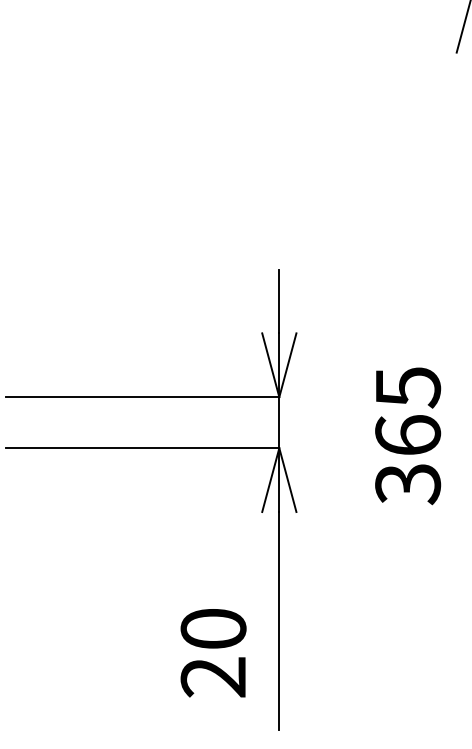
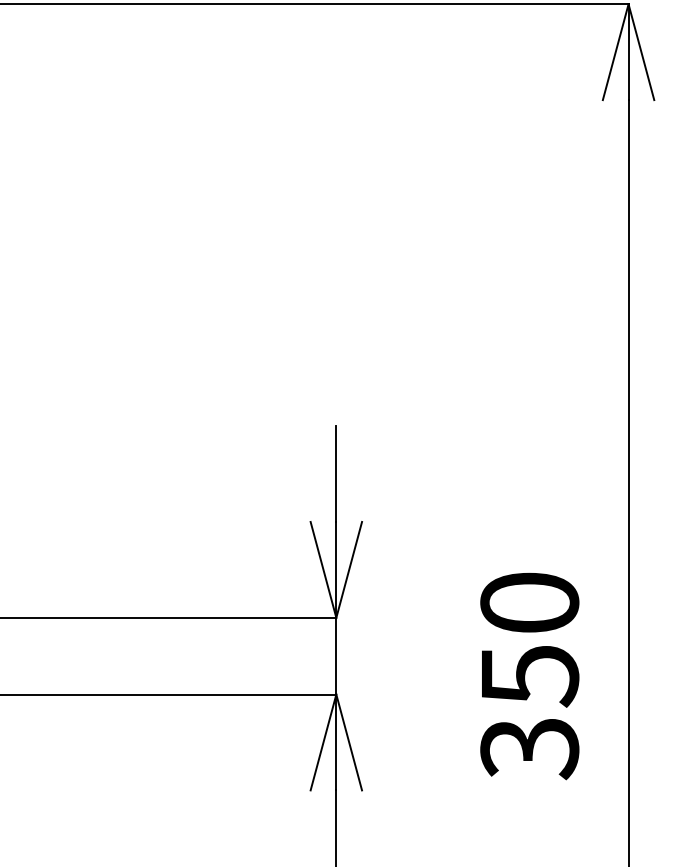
text: (408, 411) -> (530, 639), 365 -> 350

